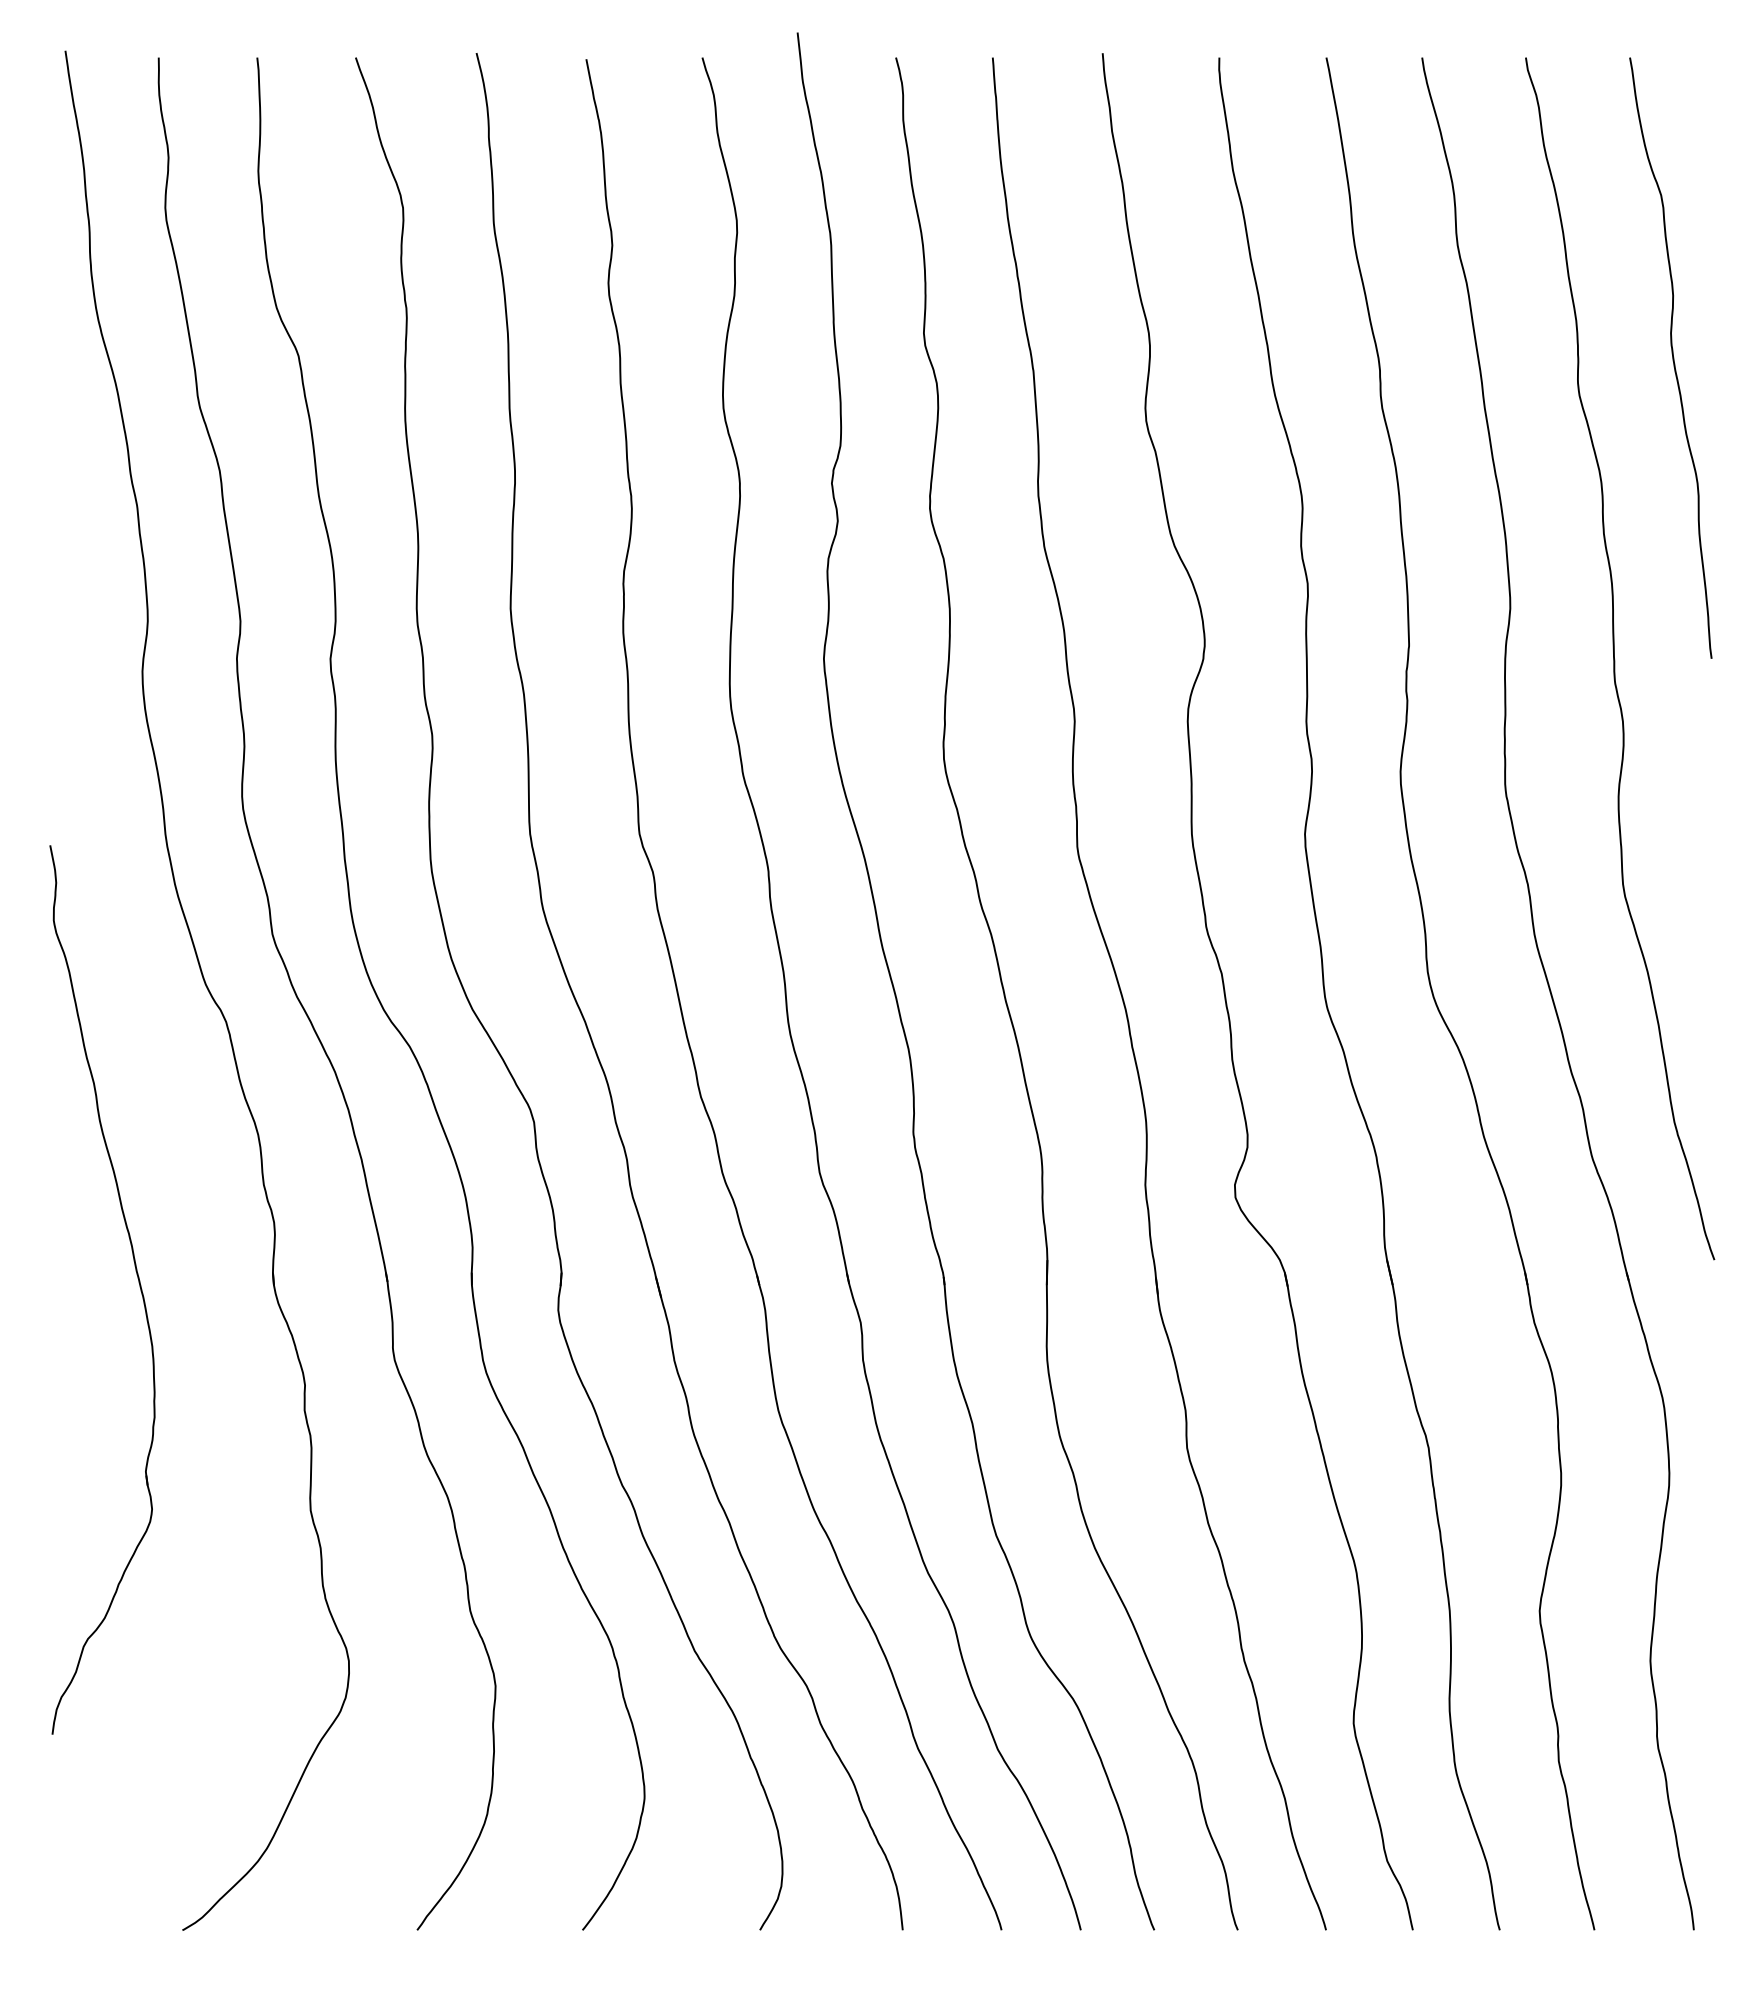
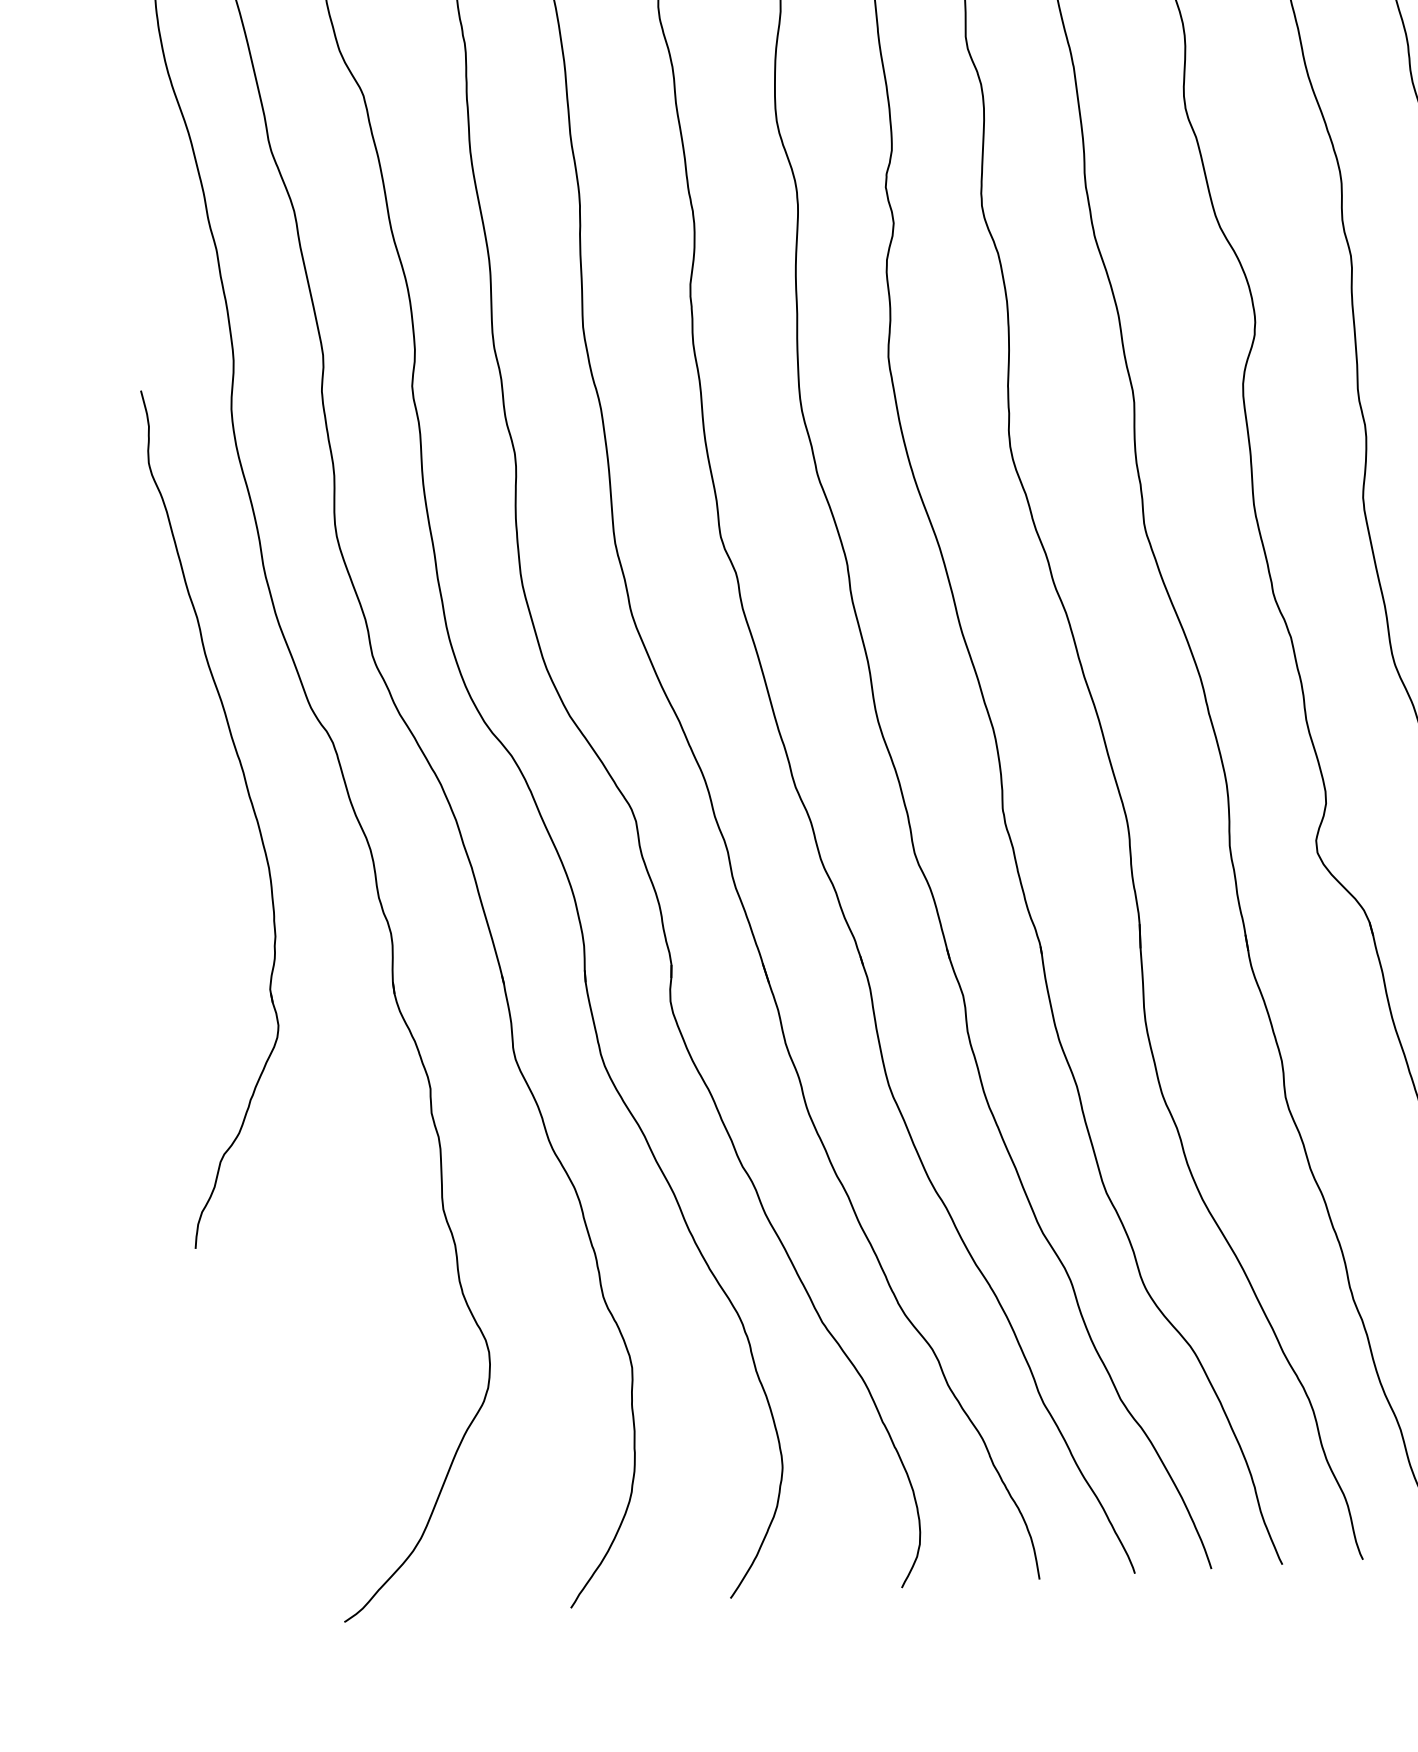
part: (138, 1283) -> (252, 808), moved

